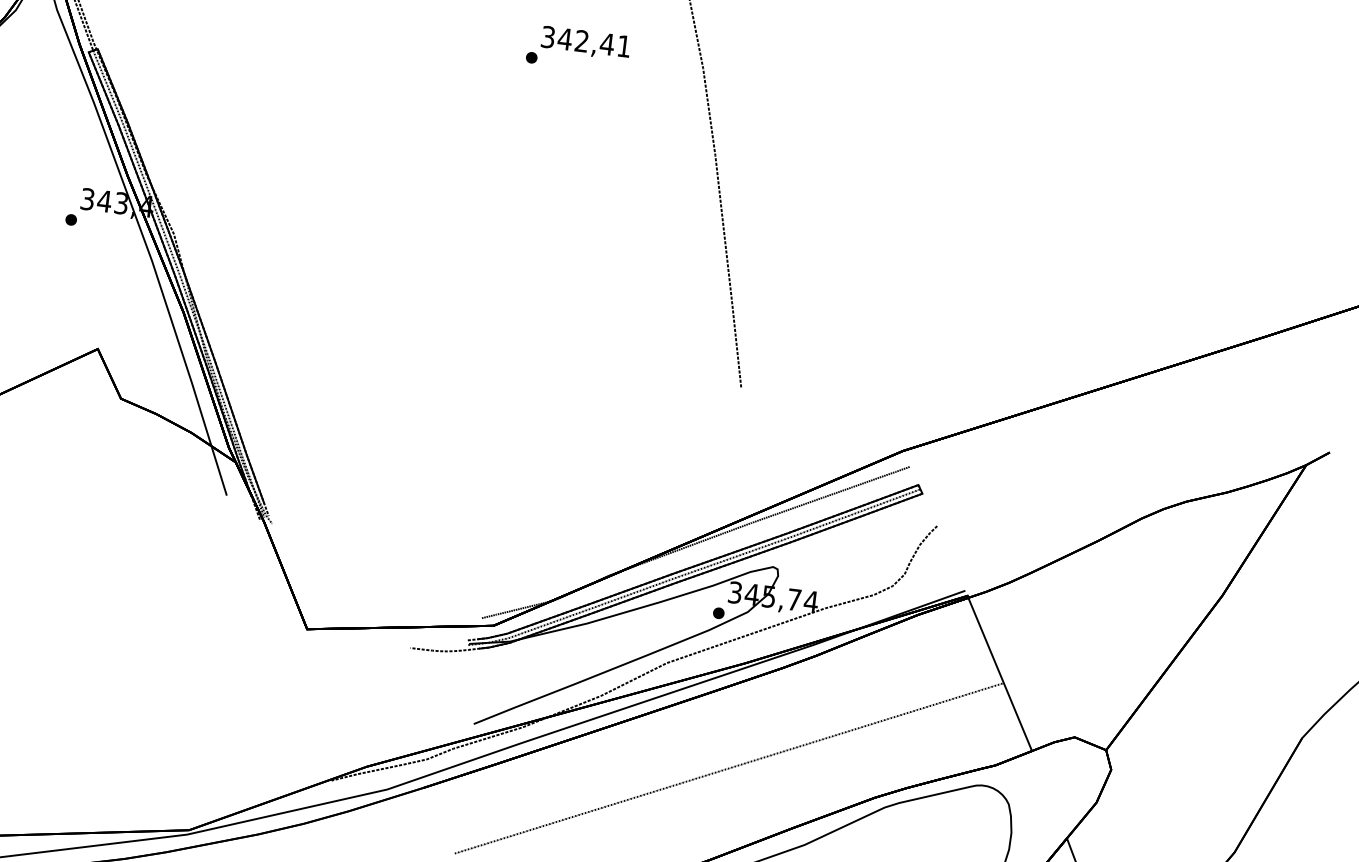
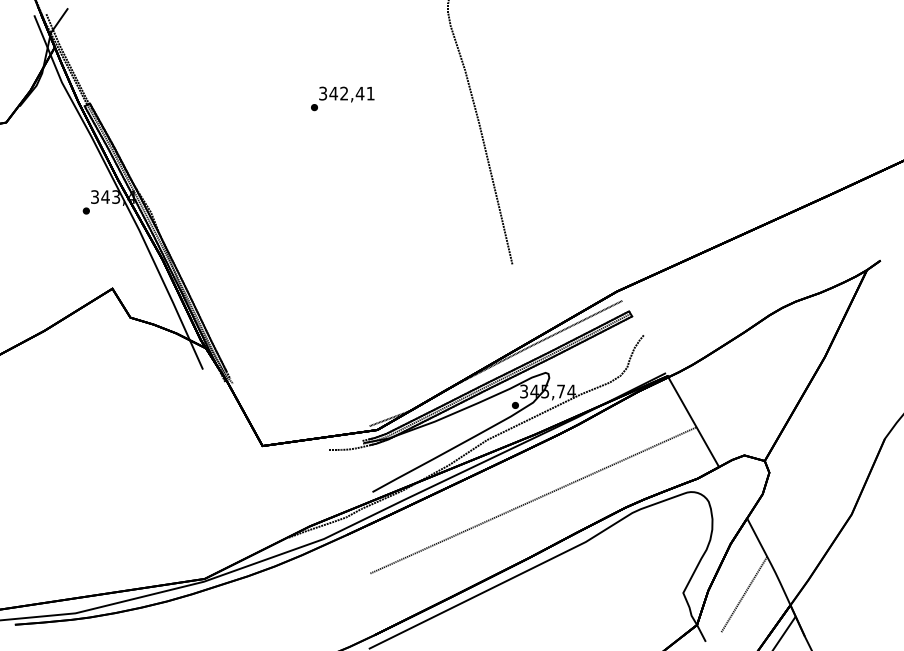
text: (578, 48) -> (342, 98), moved

